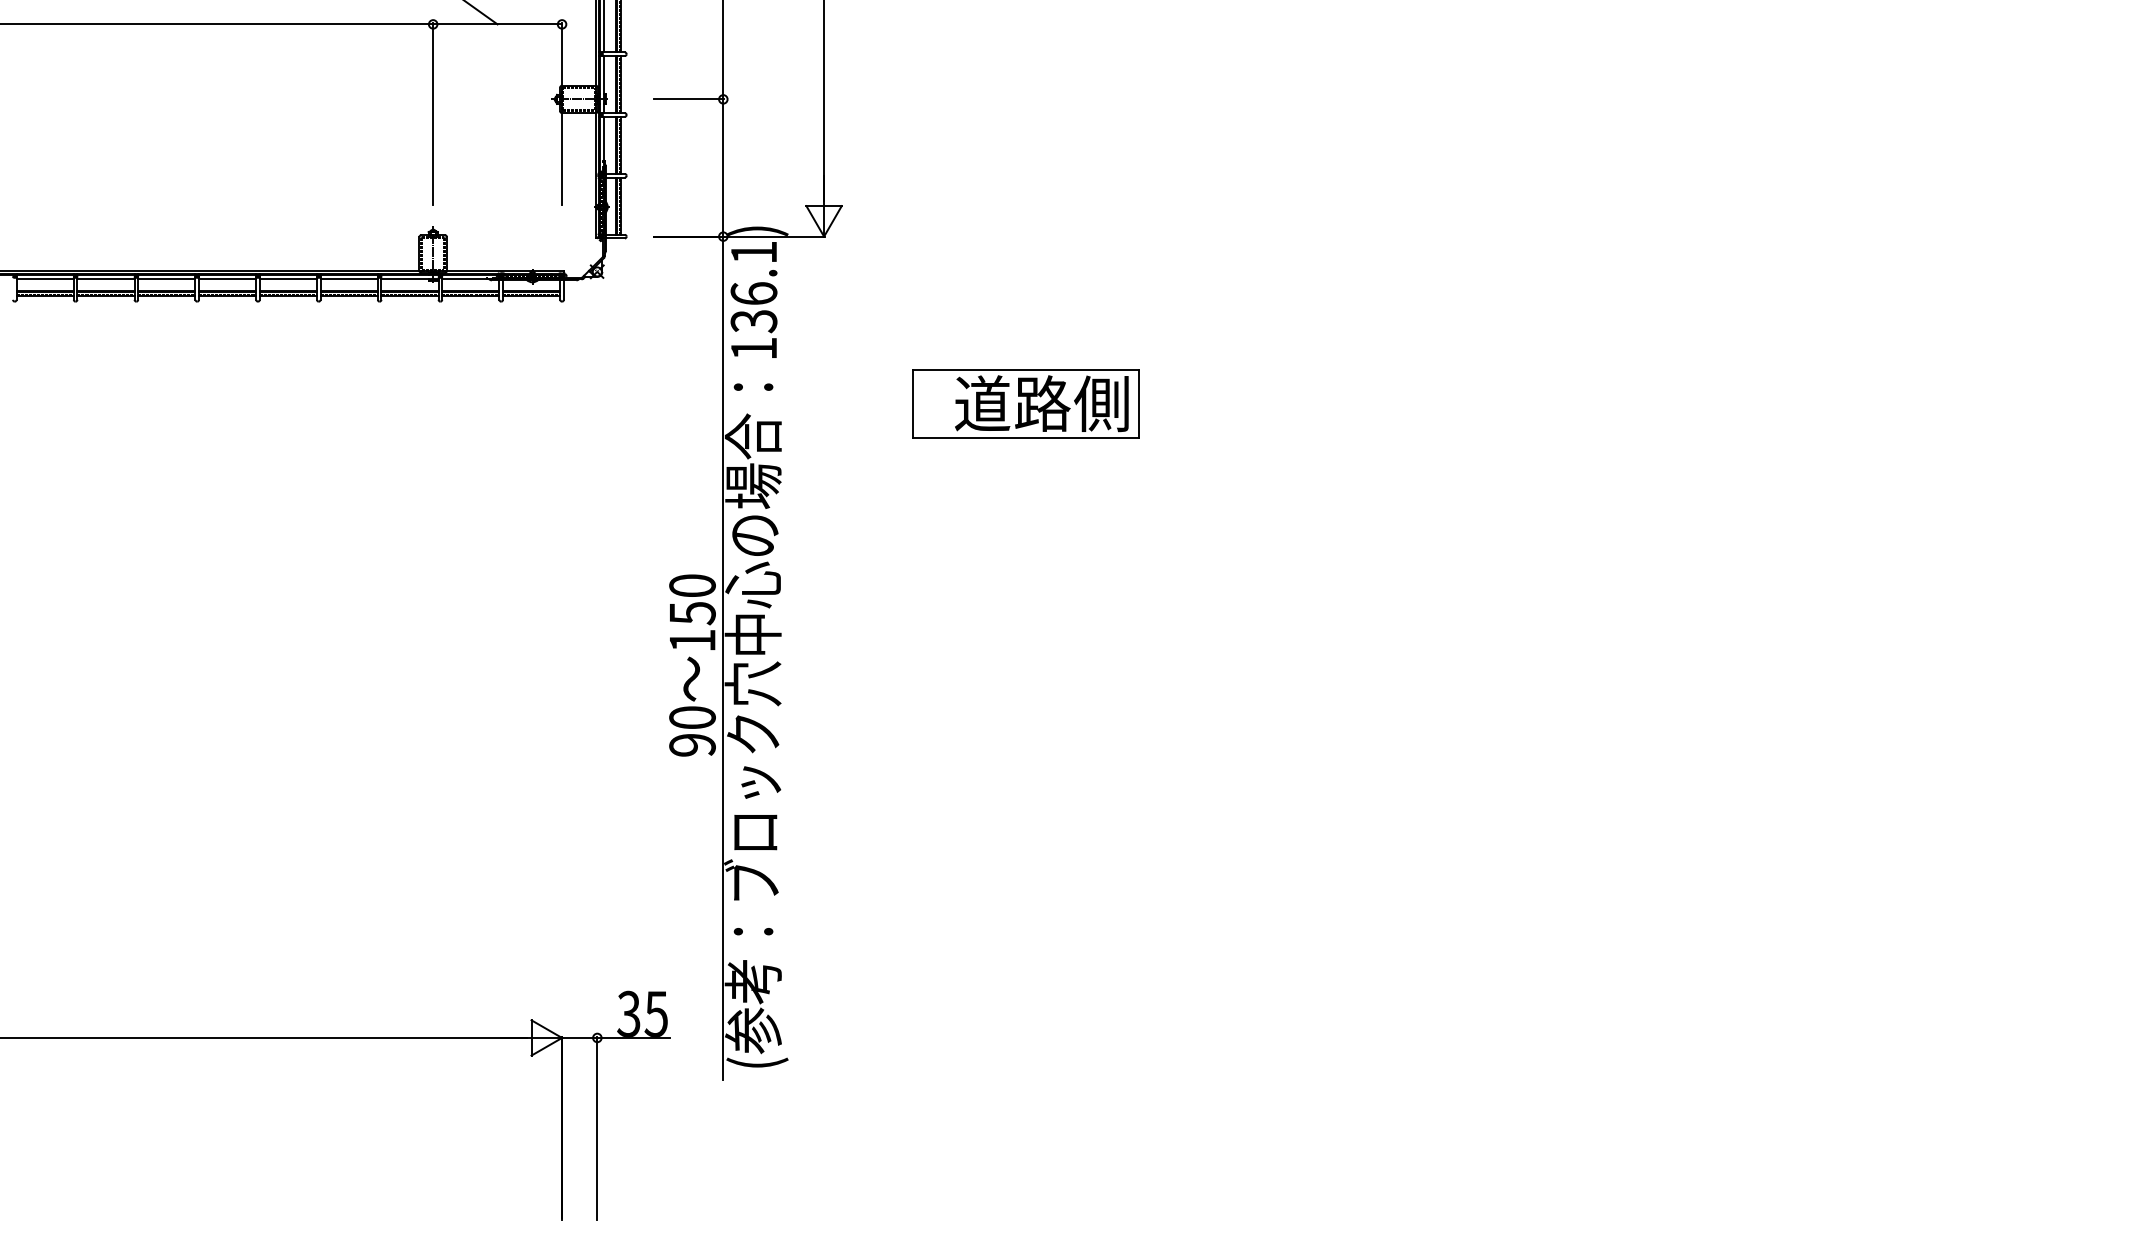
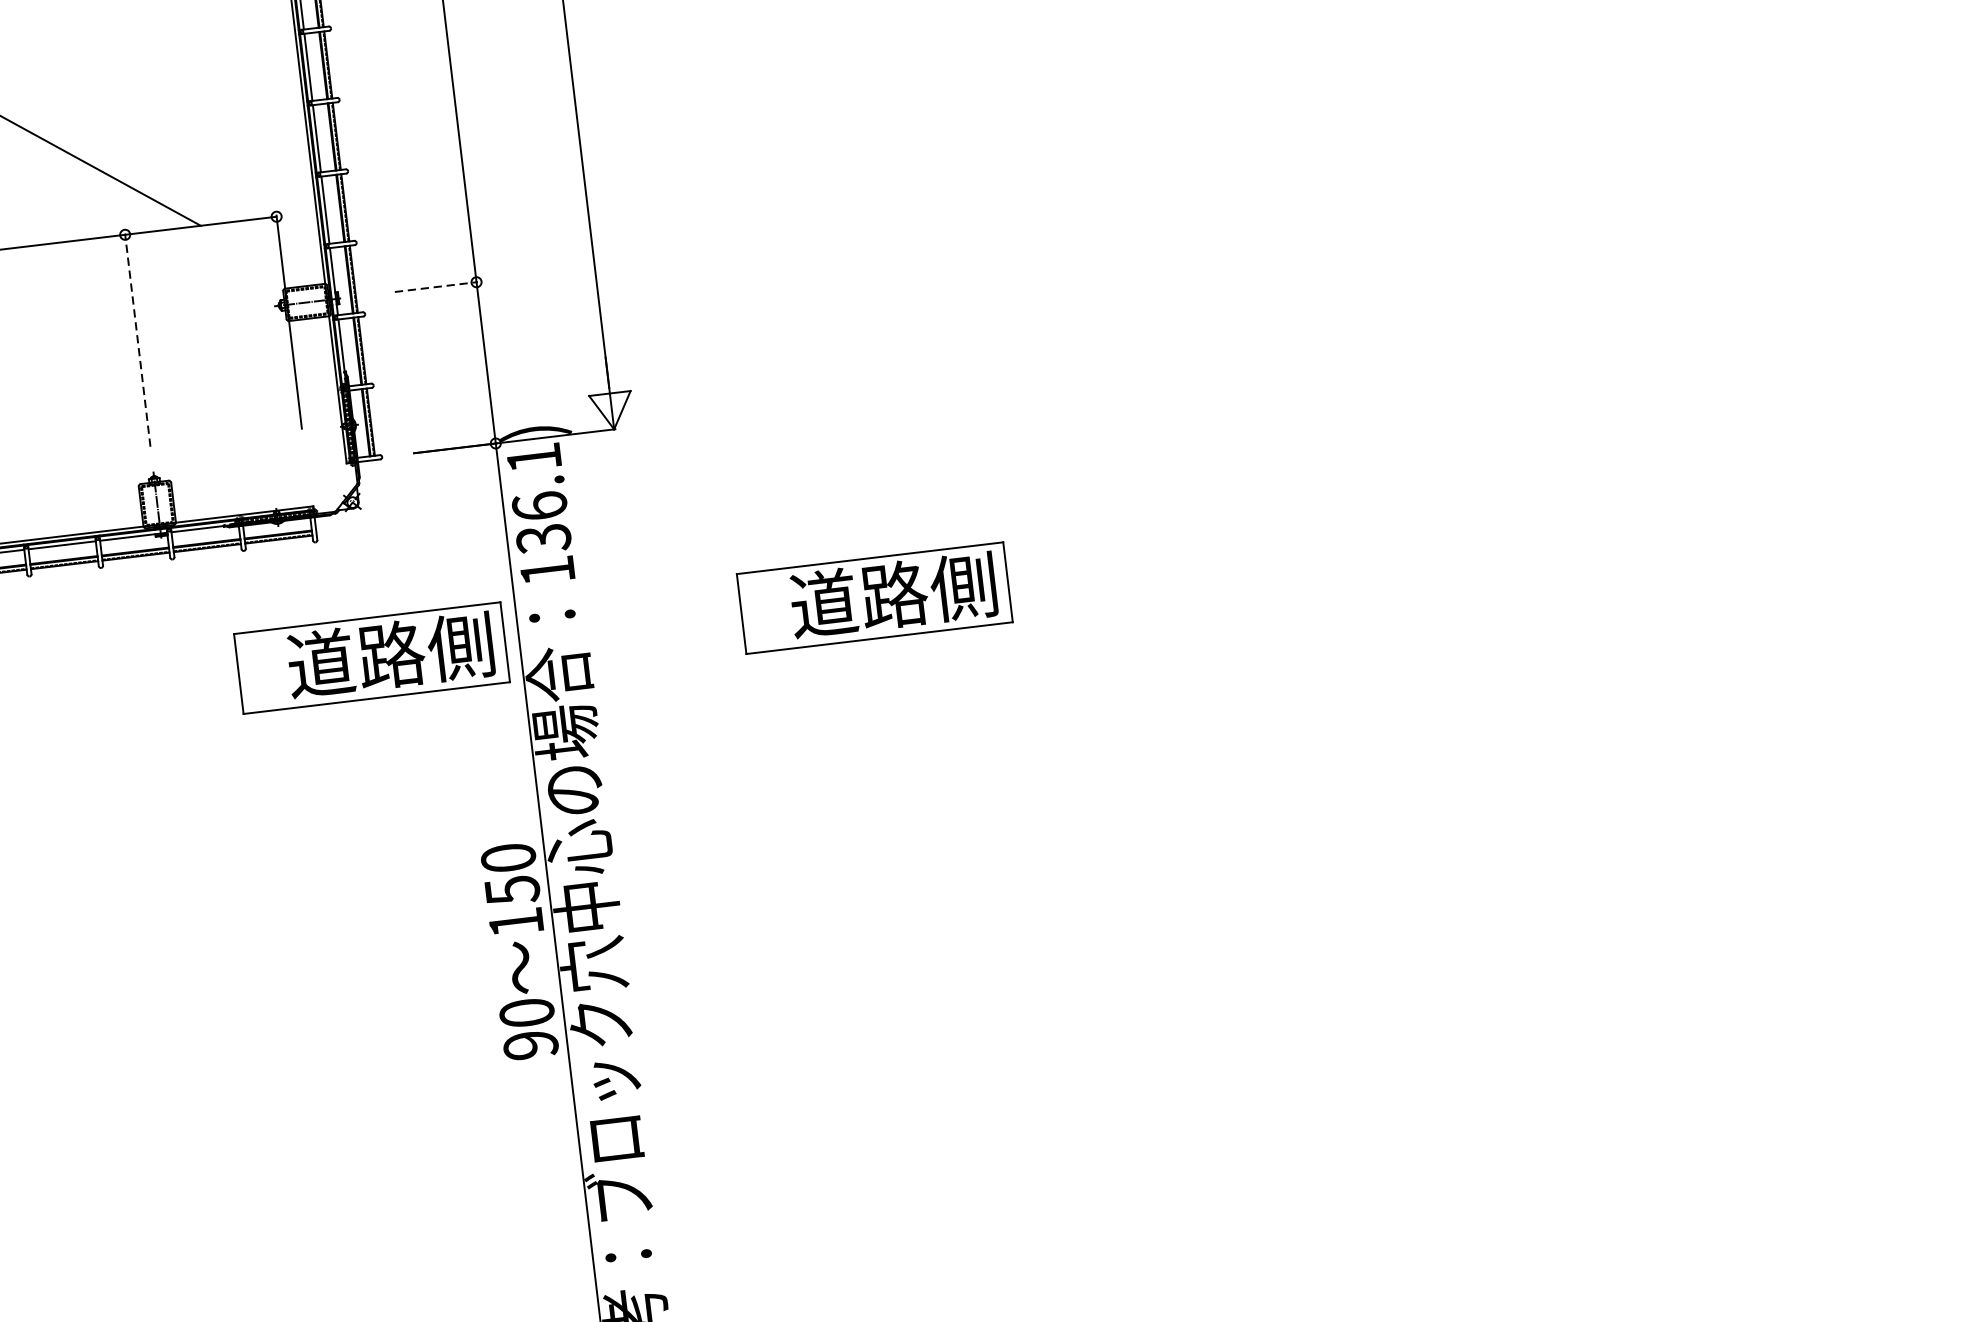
line: (689, 99) -> (436, 287), solid -> dashed
line: (433, 114) -> (138, 340), solid -> dashed
part: (597, 403) -> (371, 657), added

